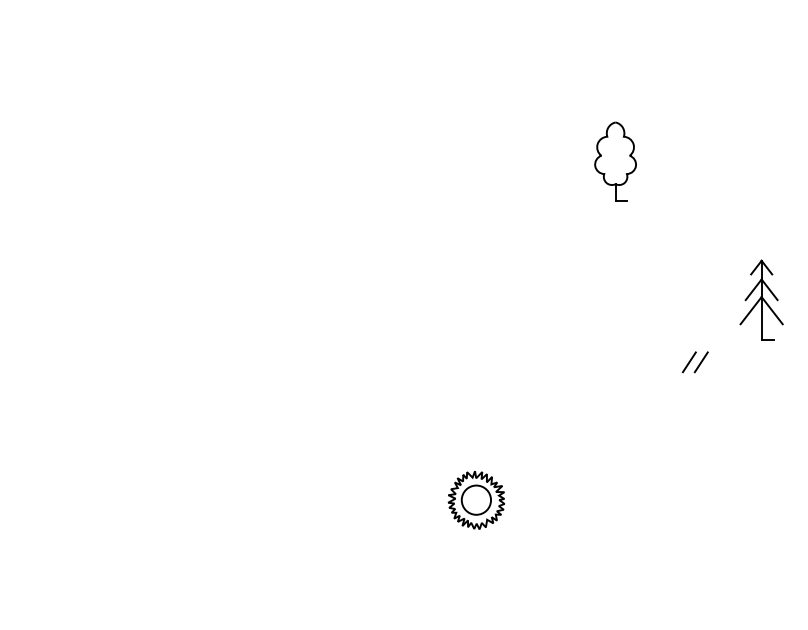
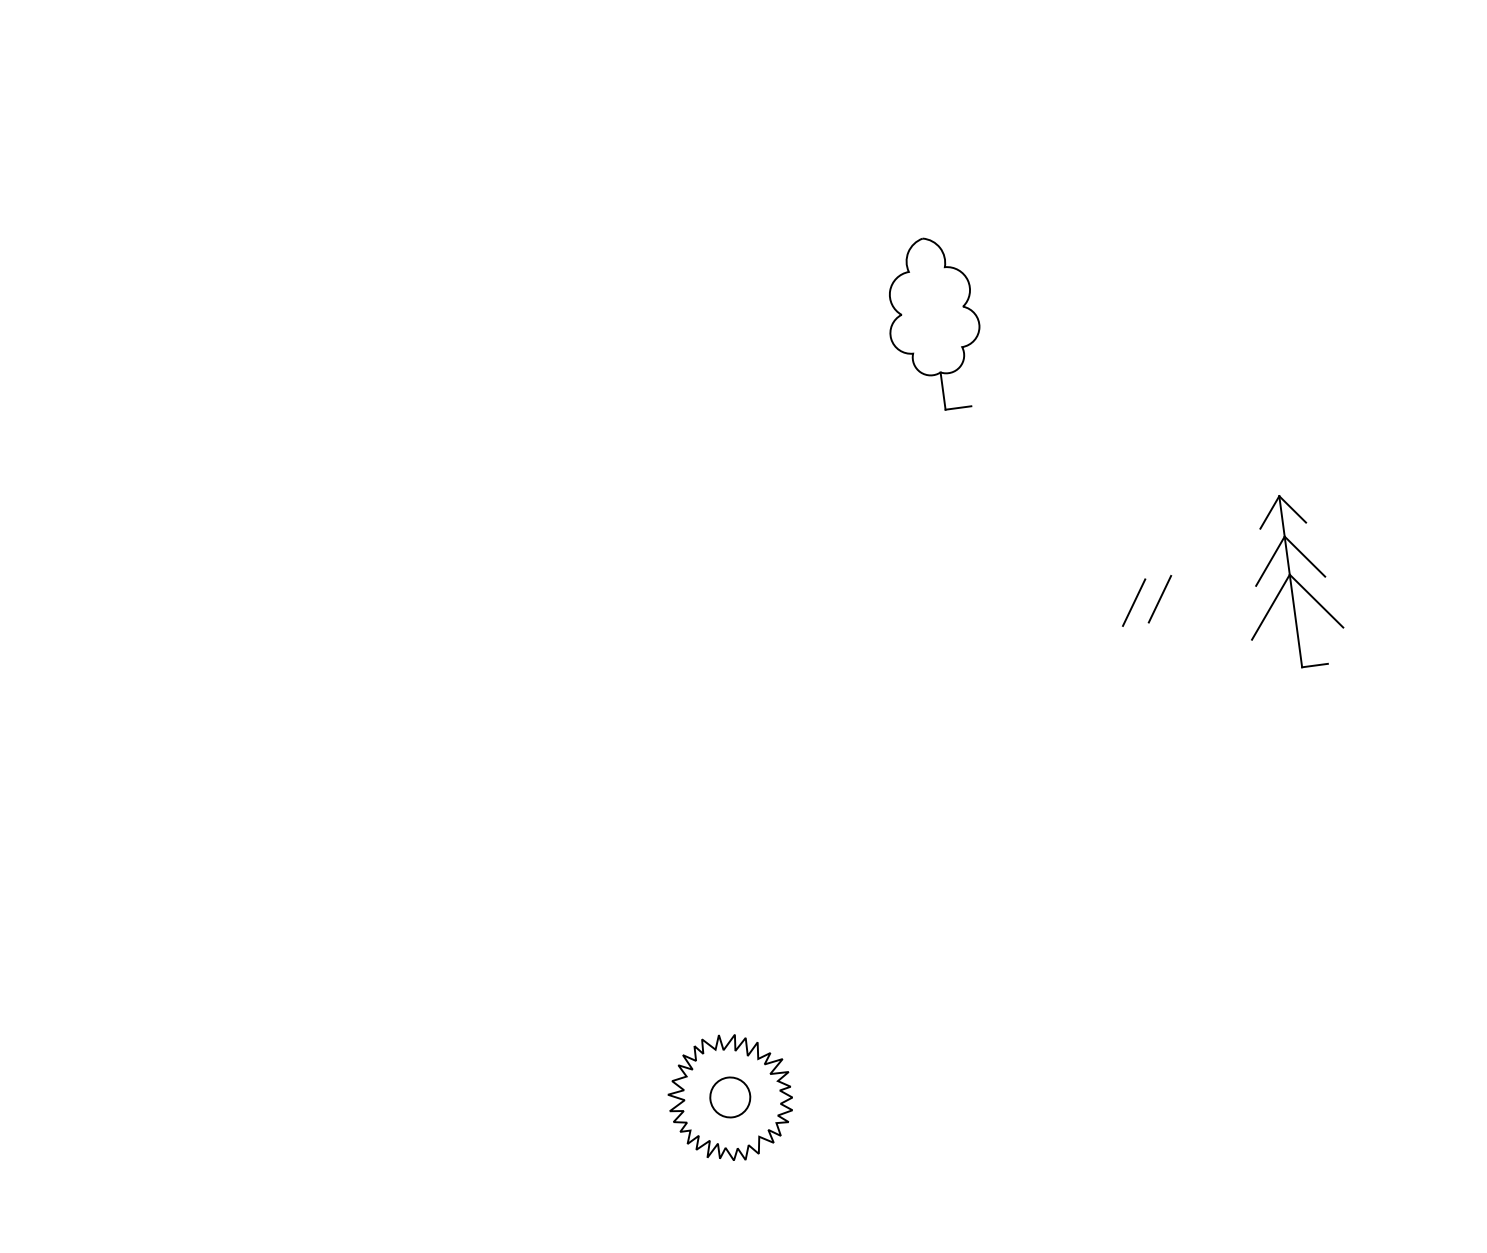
part: (694, 362) -> (1145, 601), moved
circle: (476, 500) -> (730, 1098), size x0.62

